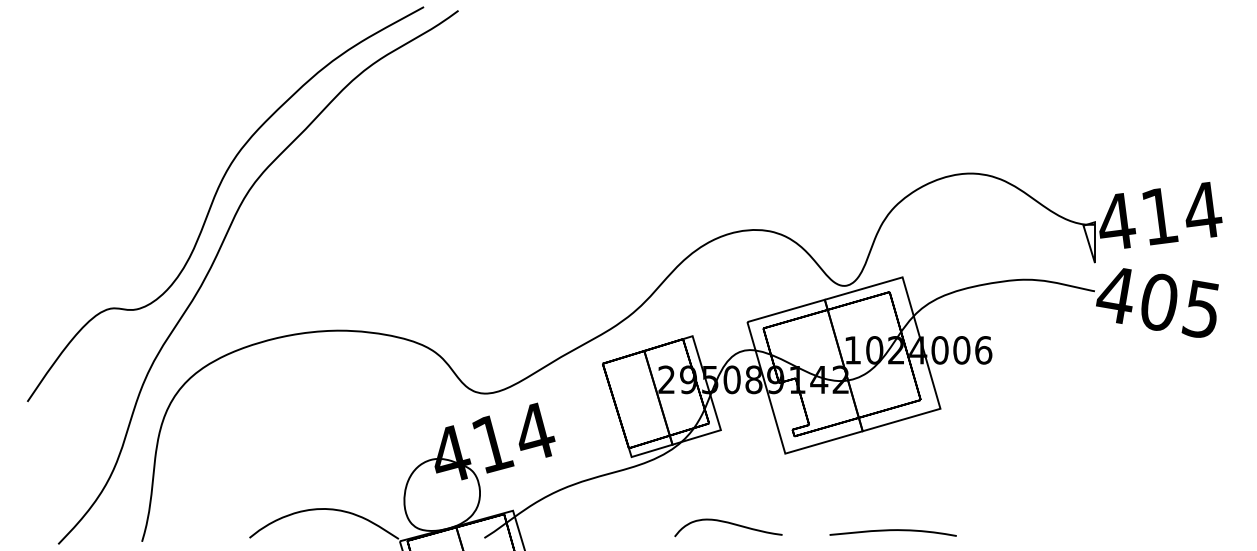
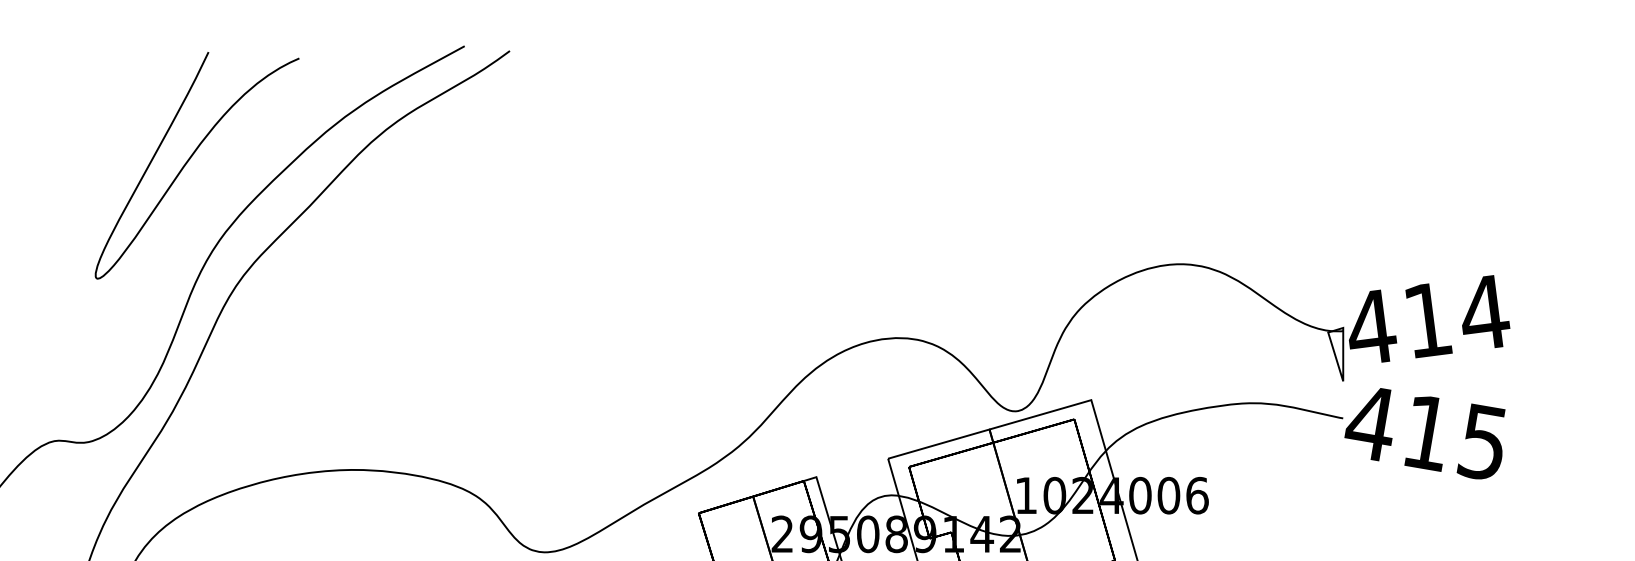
part: (213, 95) -> (189, 162), added
text: (1159, 302) -> (1427, 433), 405 -> 415

